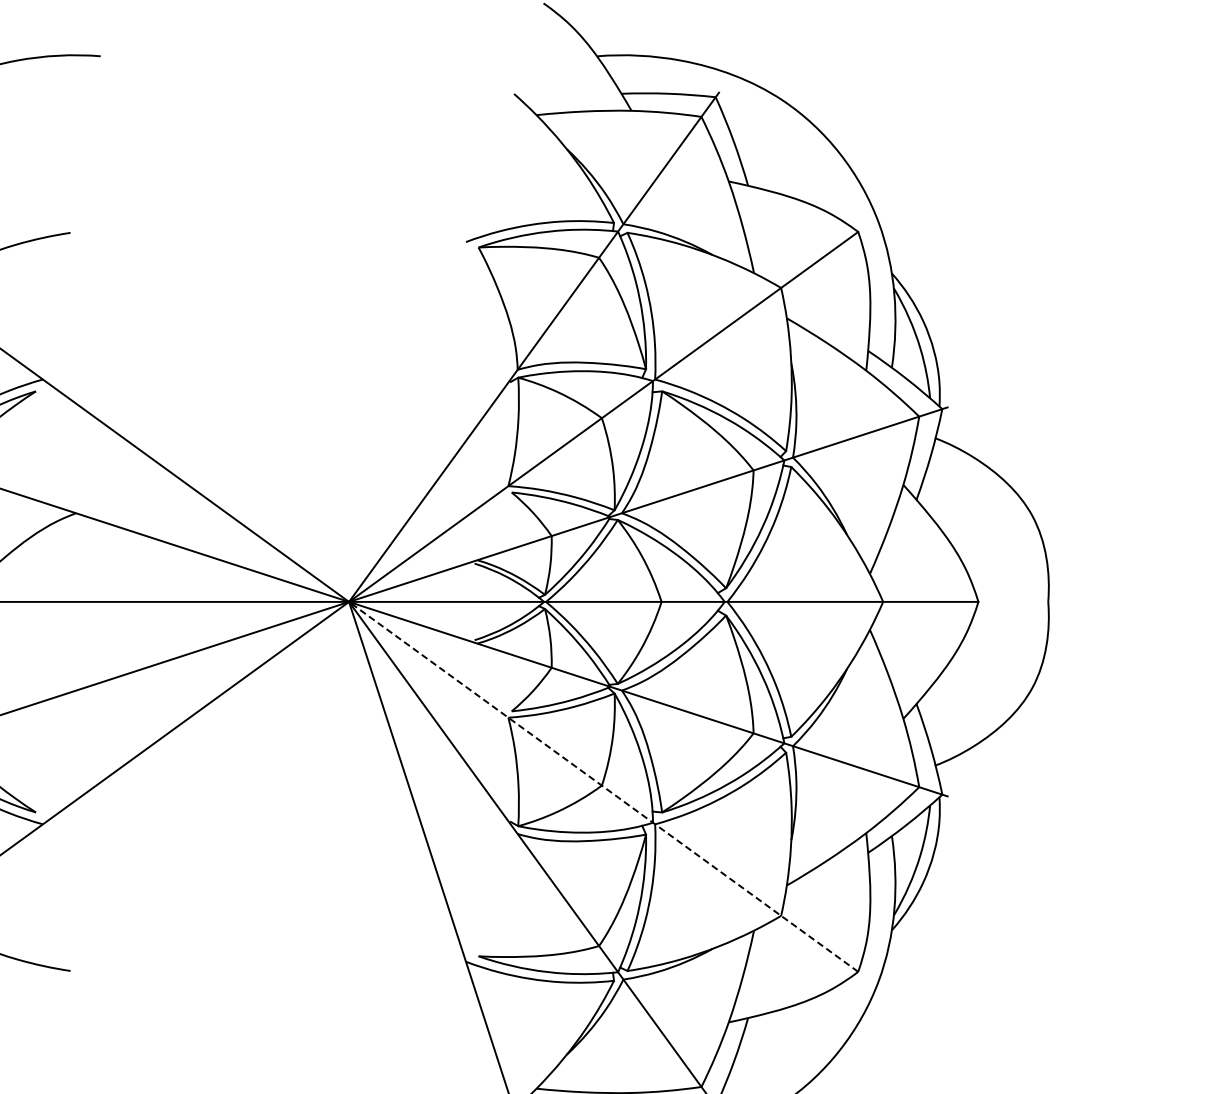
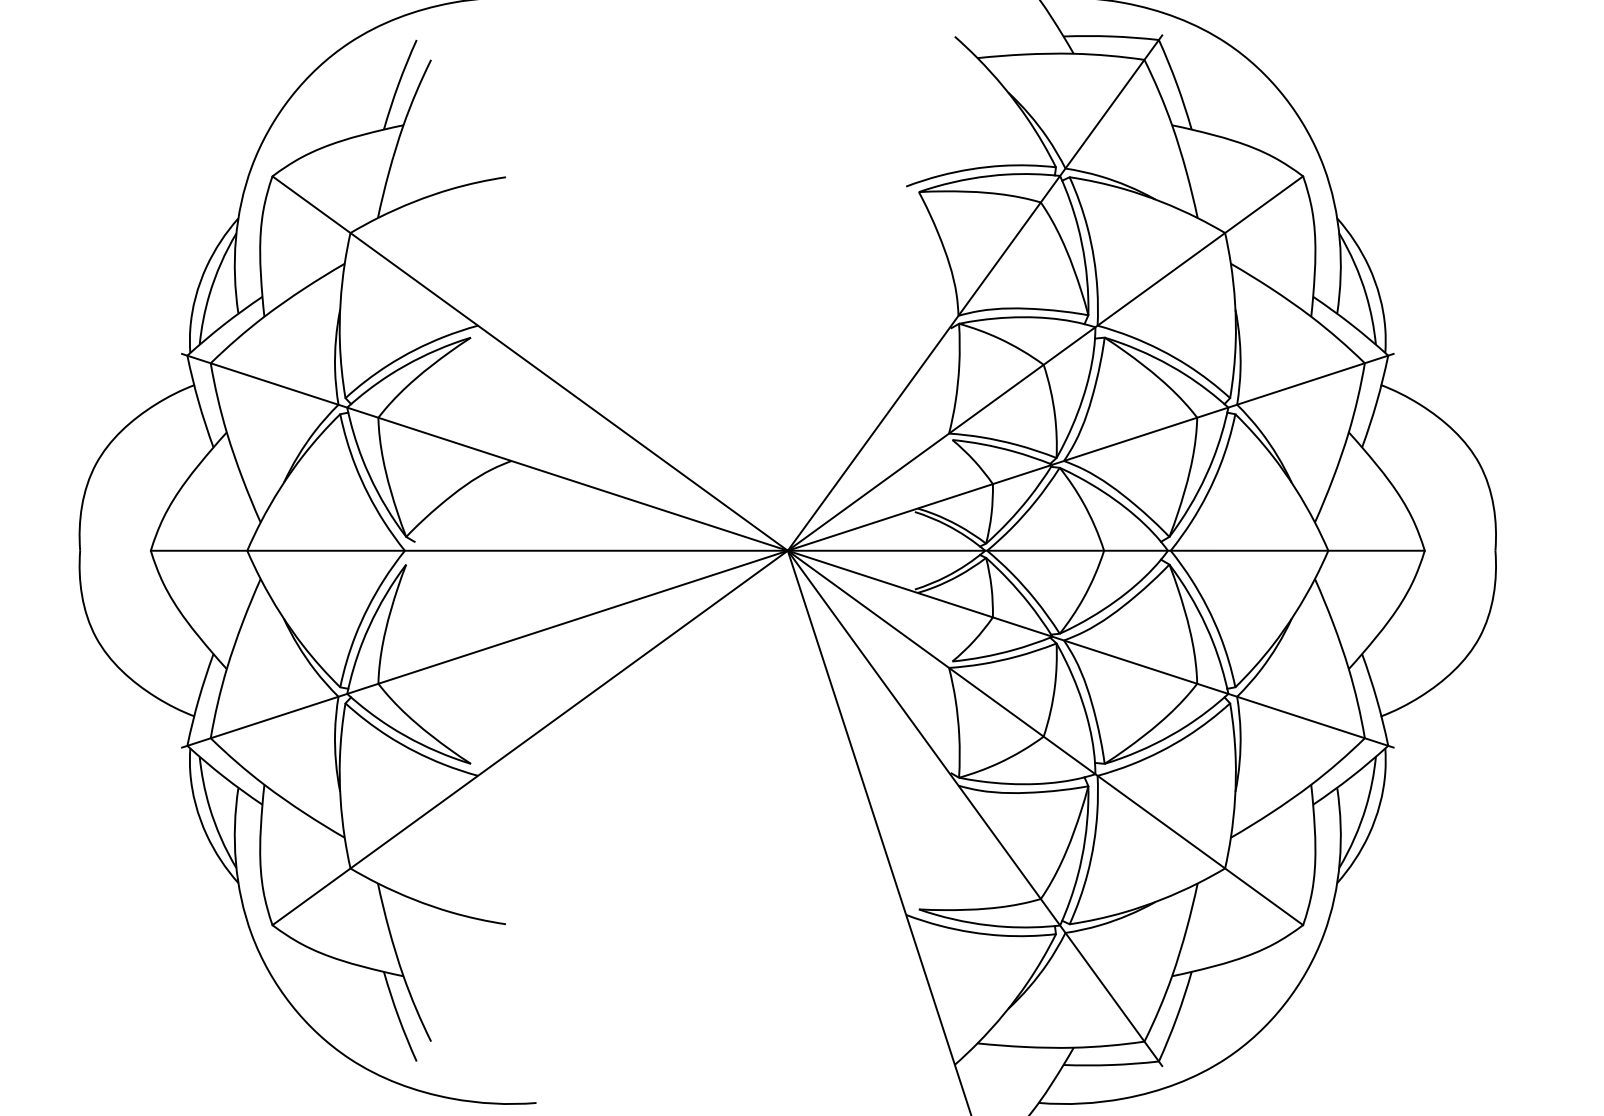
line: (603, 786) -> (1045, 737), dashed -> solid

